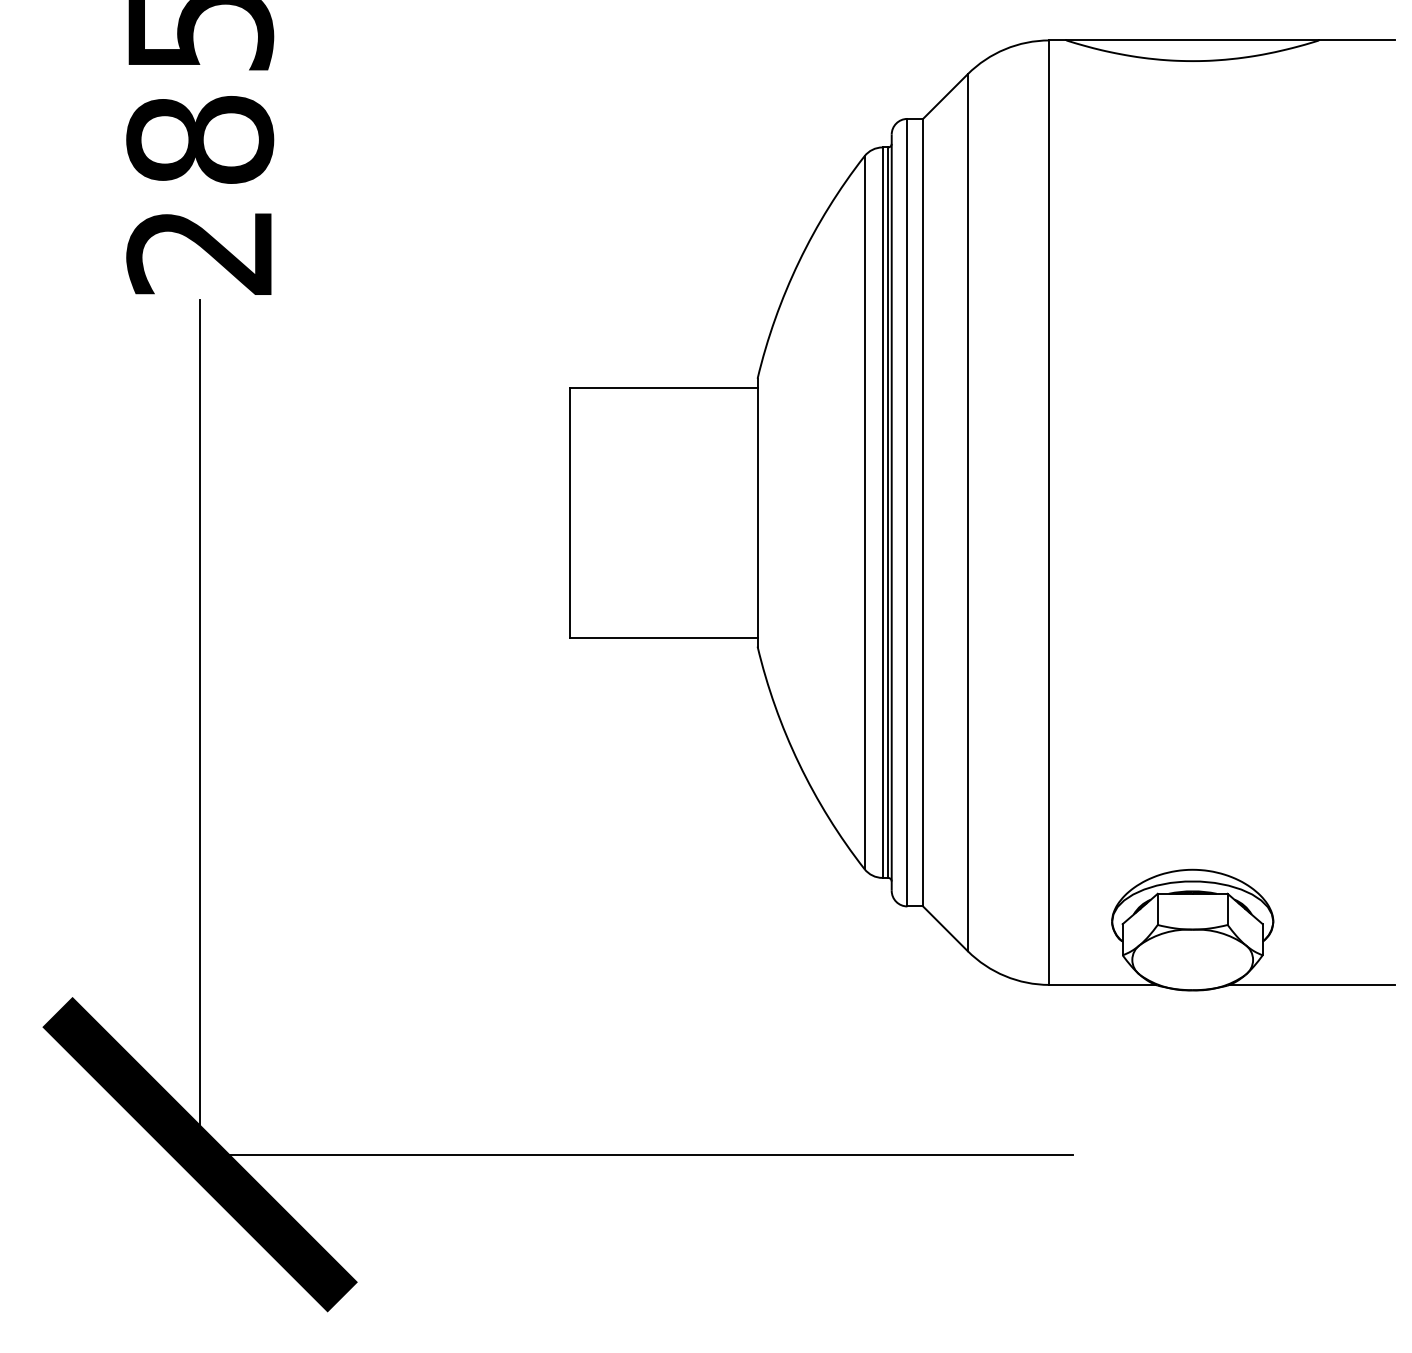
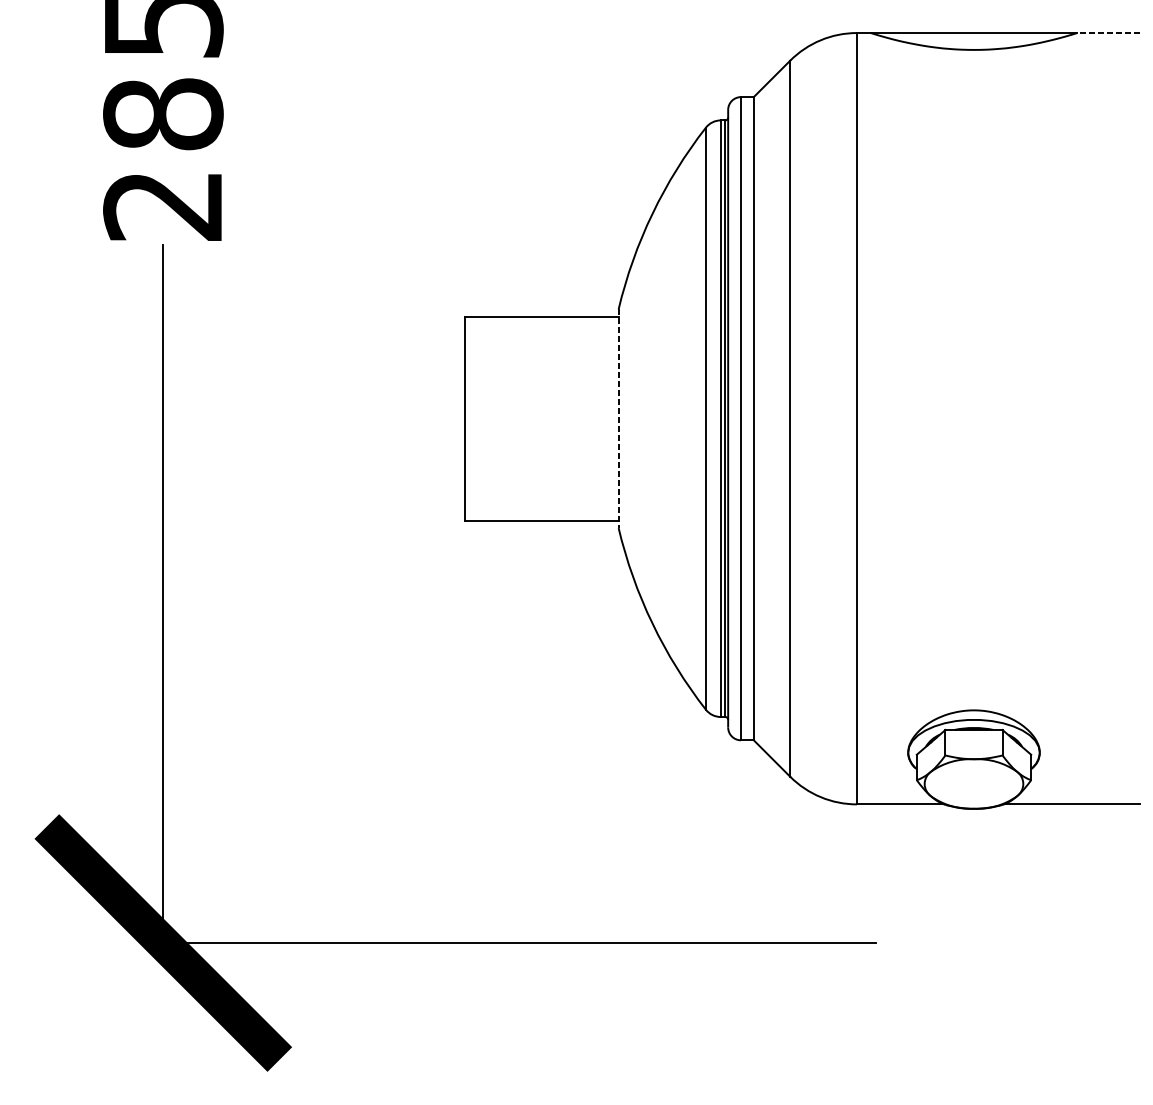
line: (1356, 40) -> (1107, 33), solid -> dashed
line: (757, 512) -> (618, 418), solid -> dashed

